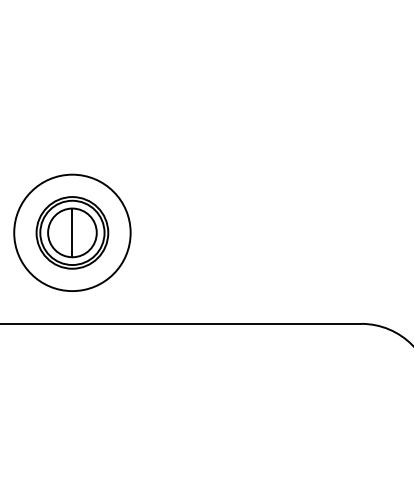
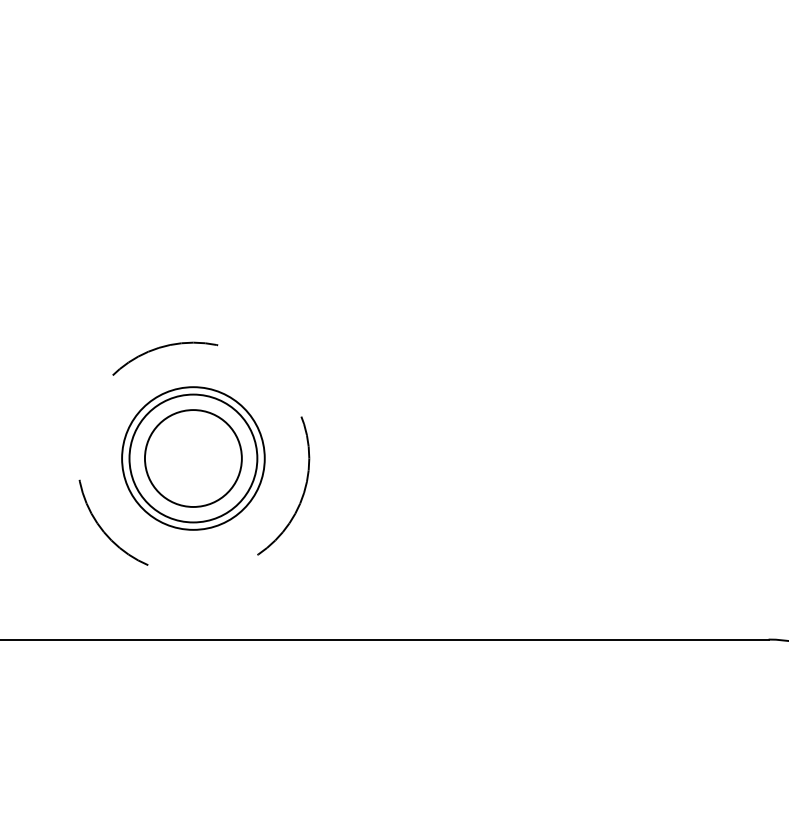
circle: (72, 232) -> (193, 457), solid -> dashed
line: (72, 232) -> (193, 457), removed

